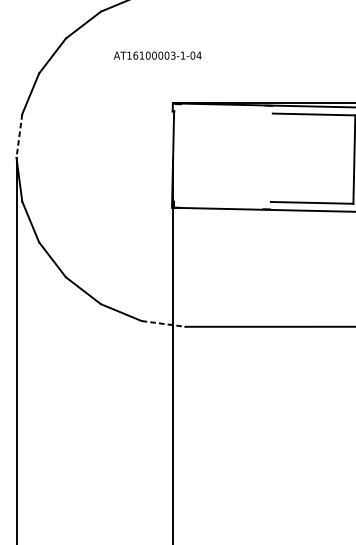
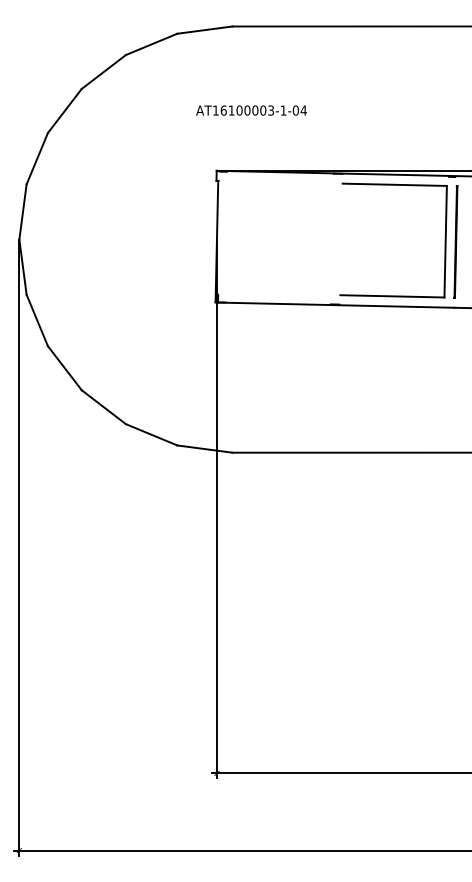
text: (157, 55) -> (251, 110), moved
line: (19, 136) -> (23, 212), dashed -> solid
line: (163, 324) -> (204, 449), dashed -> solid

